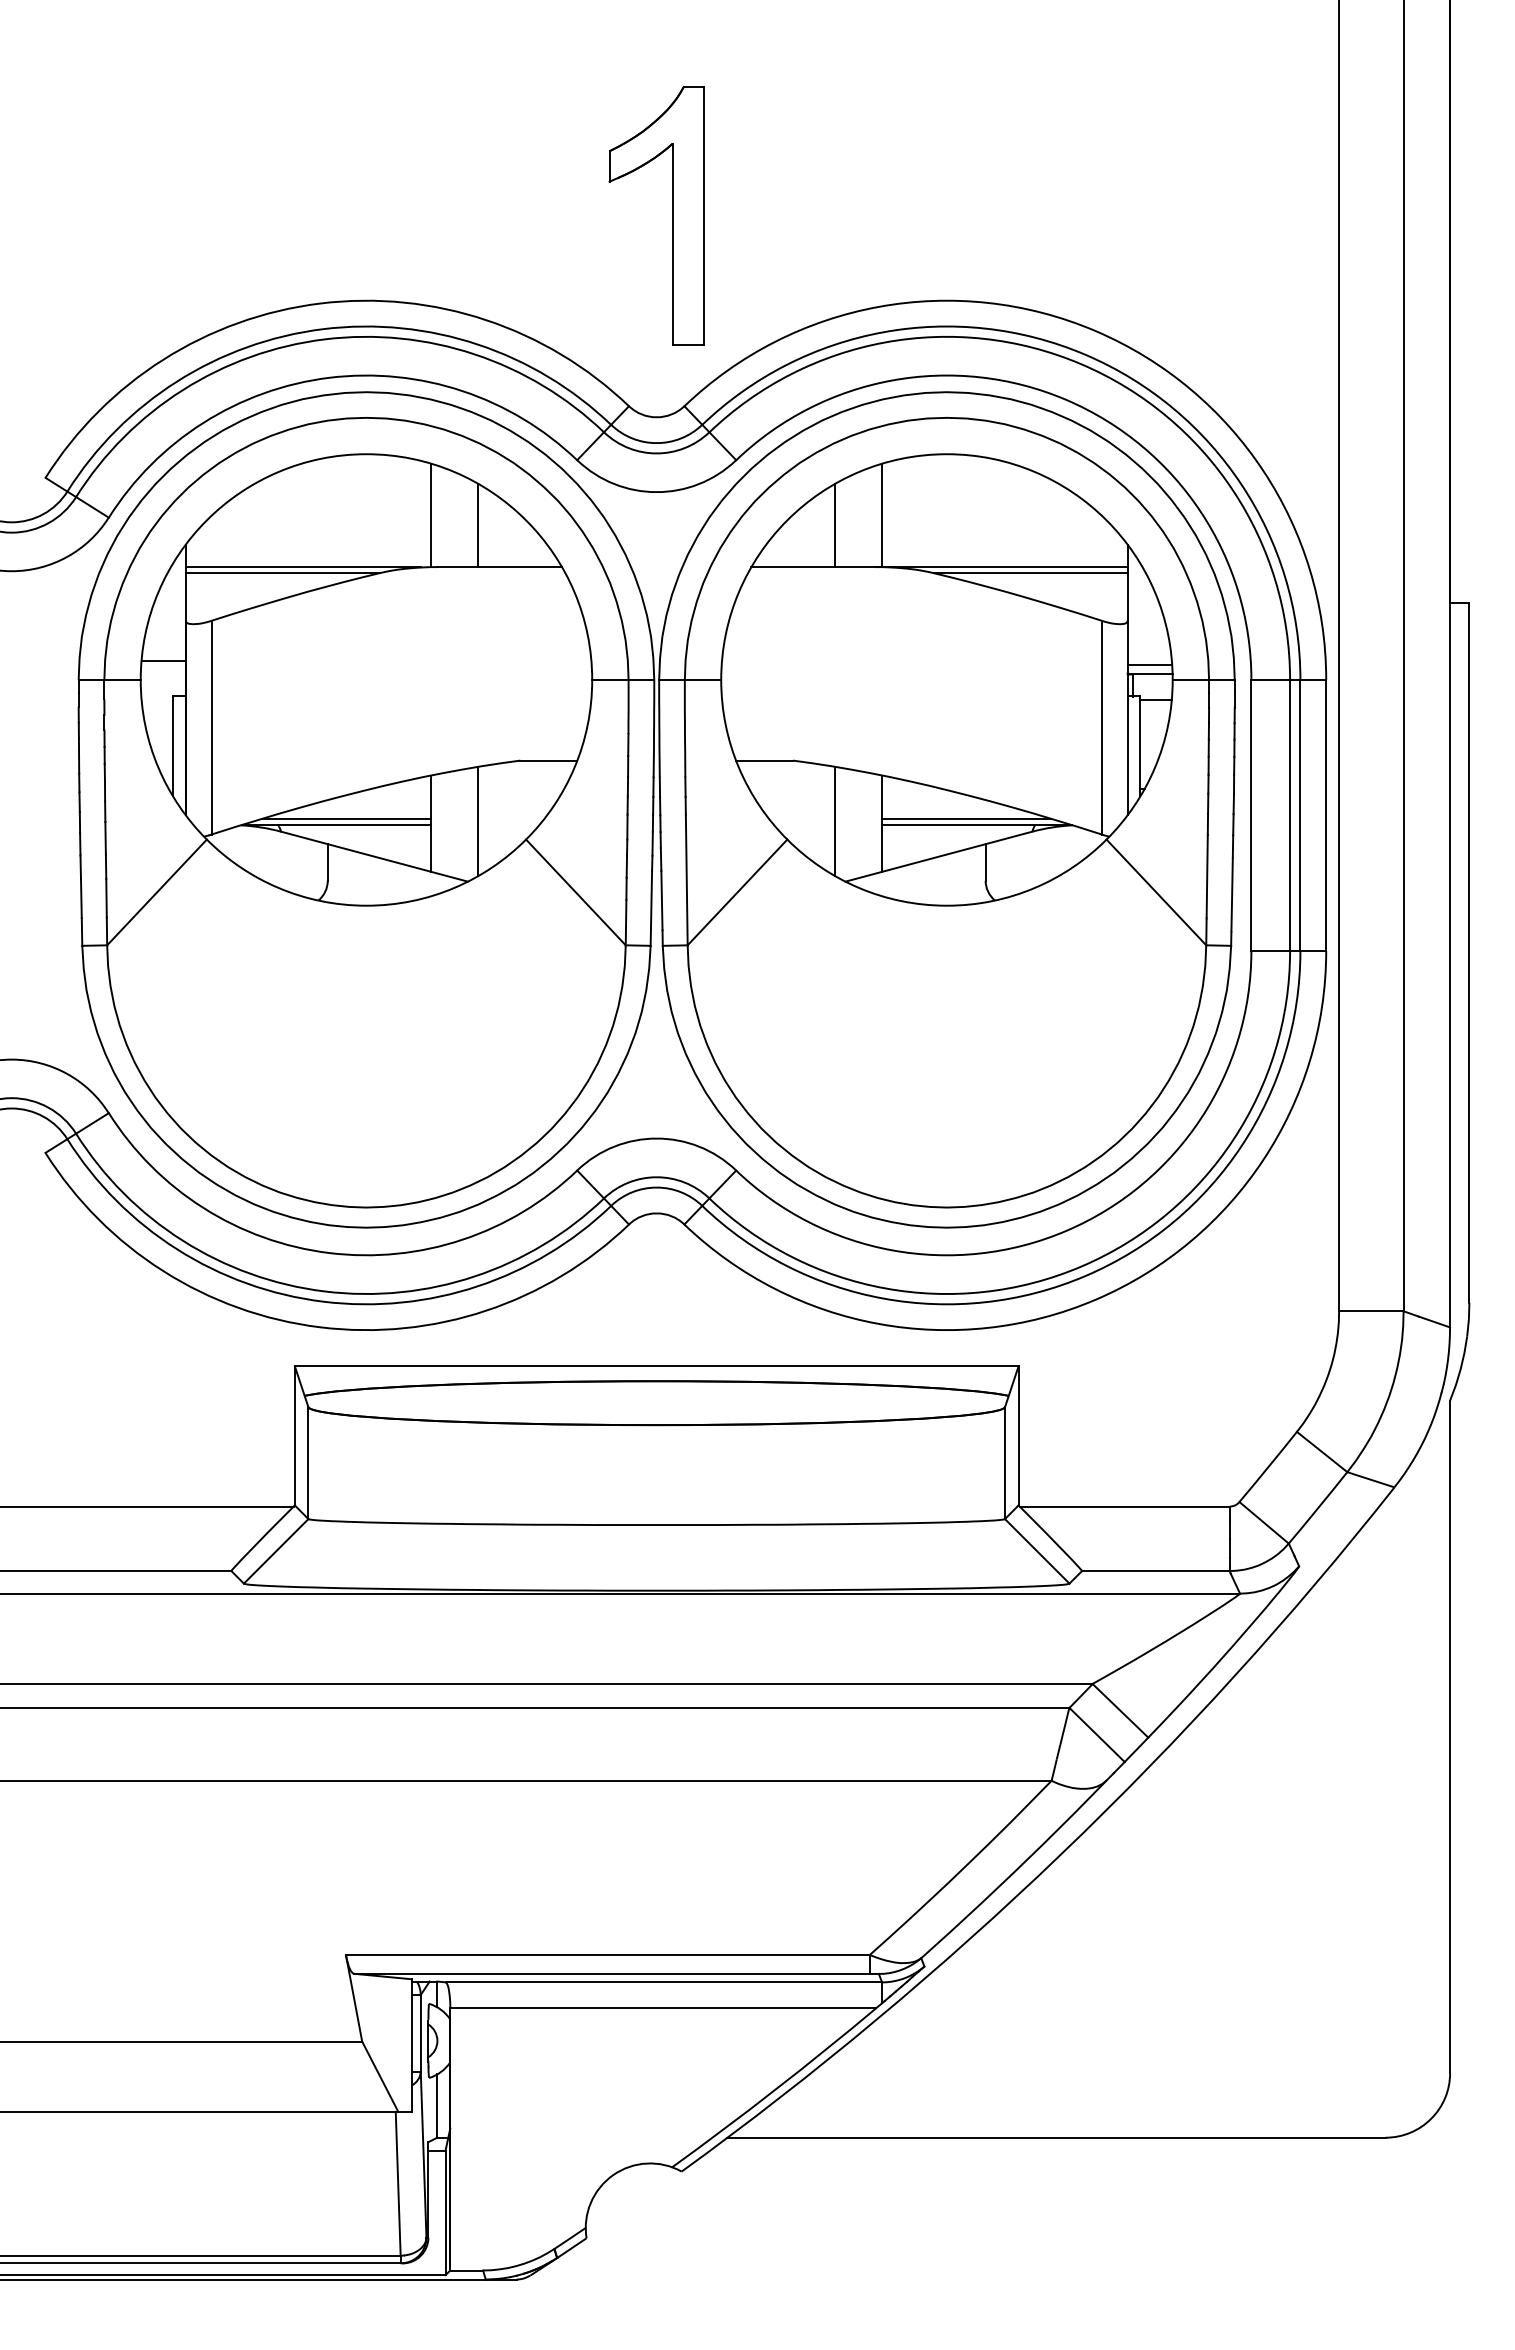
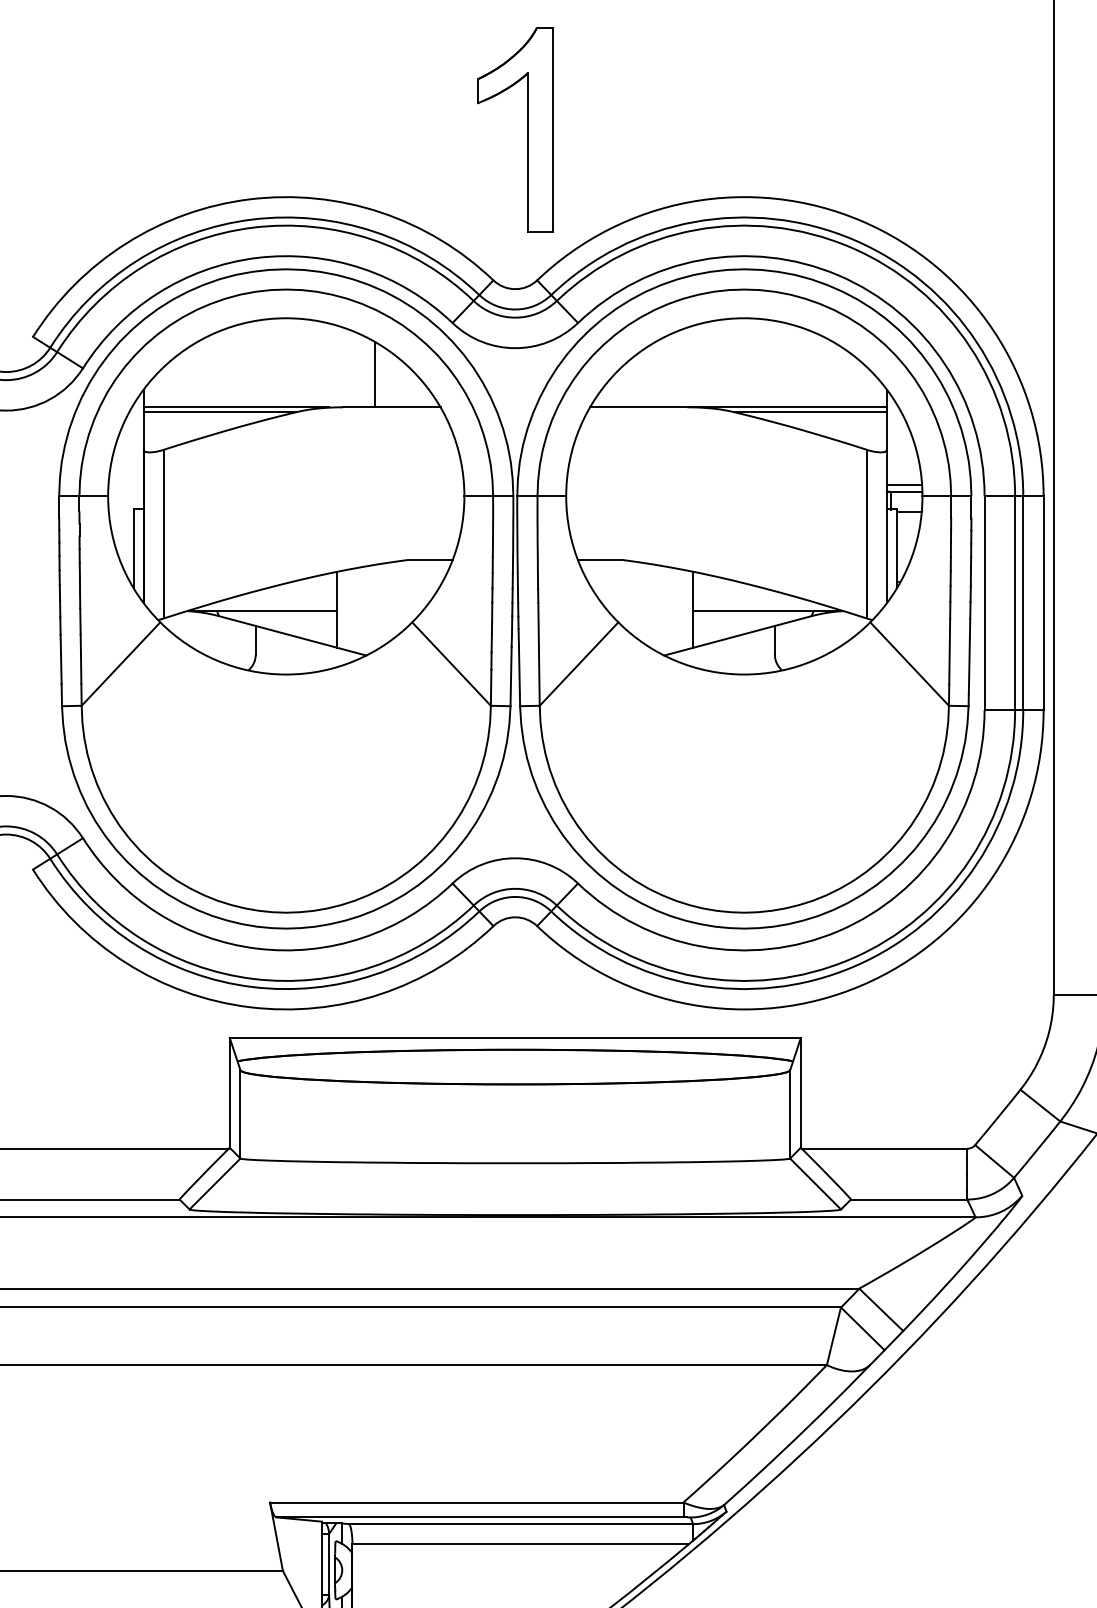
line: (430, 515) -> (336, 366), removed
line: (882, 515) -> (693, 366), removed
line: (834, 525) -> (655, 374), removed
line: (163, 660) -> (126, 481), removed
line: (346, 818) -> (270, 605), removed
line: (966, 818) -> (759, 605), removed
line: (478, 820) -> (374, 607), removed
line: (834, 820) -> (655, 607), removed

